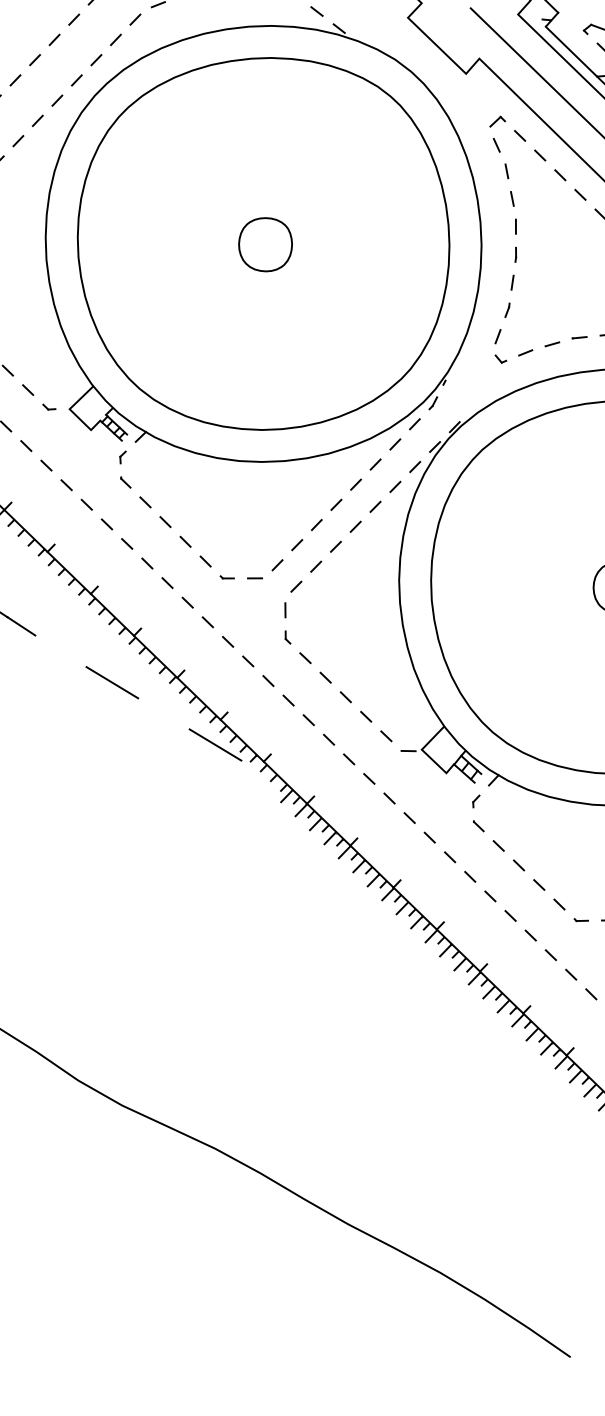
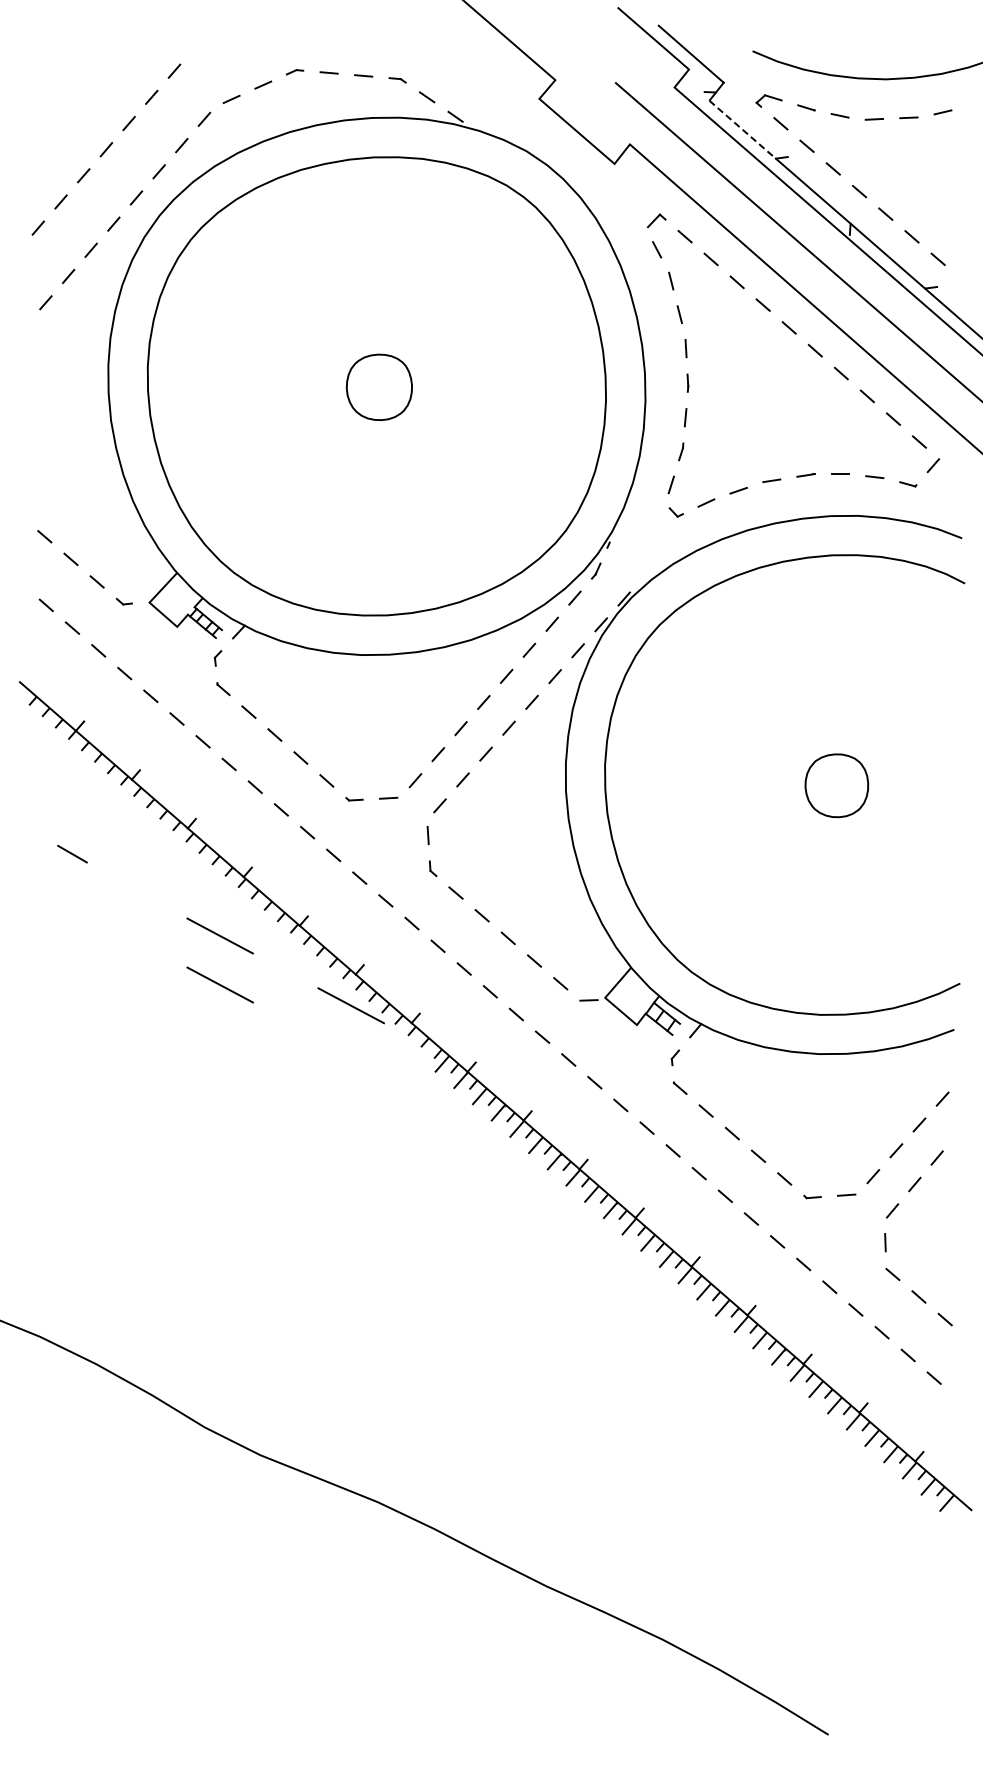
line: (572, 52) -> (743, 130), solid -> dashed
line: (21, 626) -> (104, 872), removed
line: (109, 721) -> (219, 984), added

